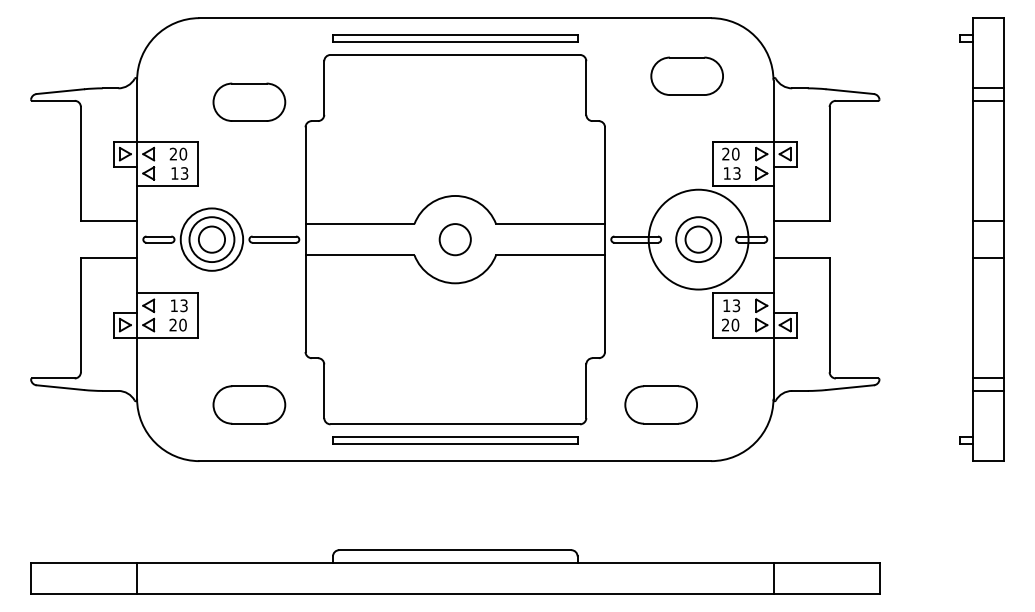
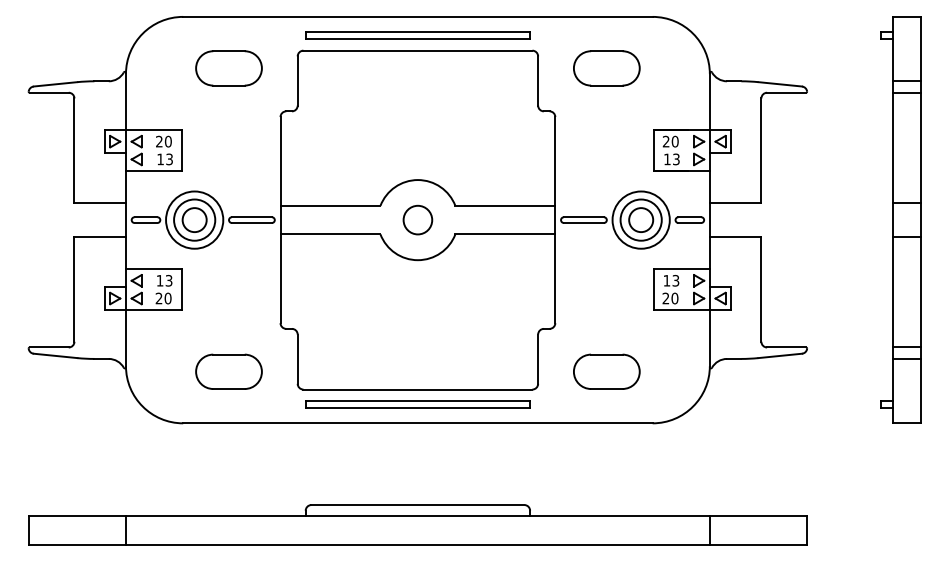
part: (686, 75) -> (606, 67), moved
part: (249, 101) -> (229, 67), moved
circle: (698, 239) -> (641, 219), size x0.62

